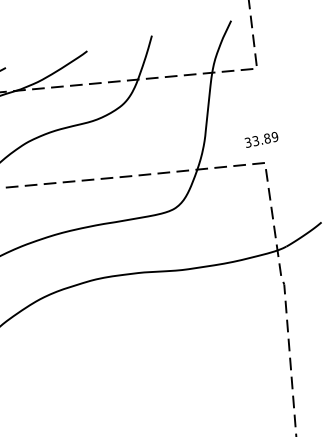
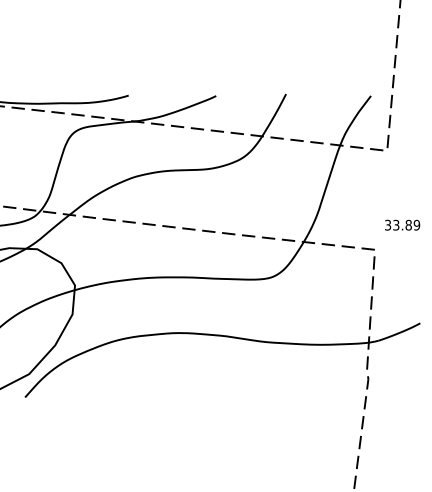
text: (261, 139) -> (402, 224), moved

